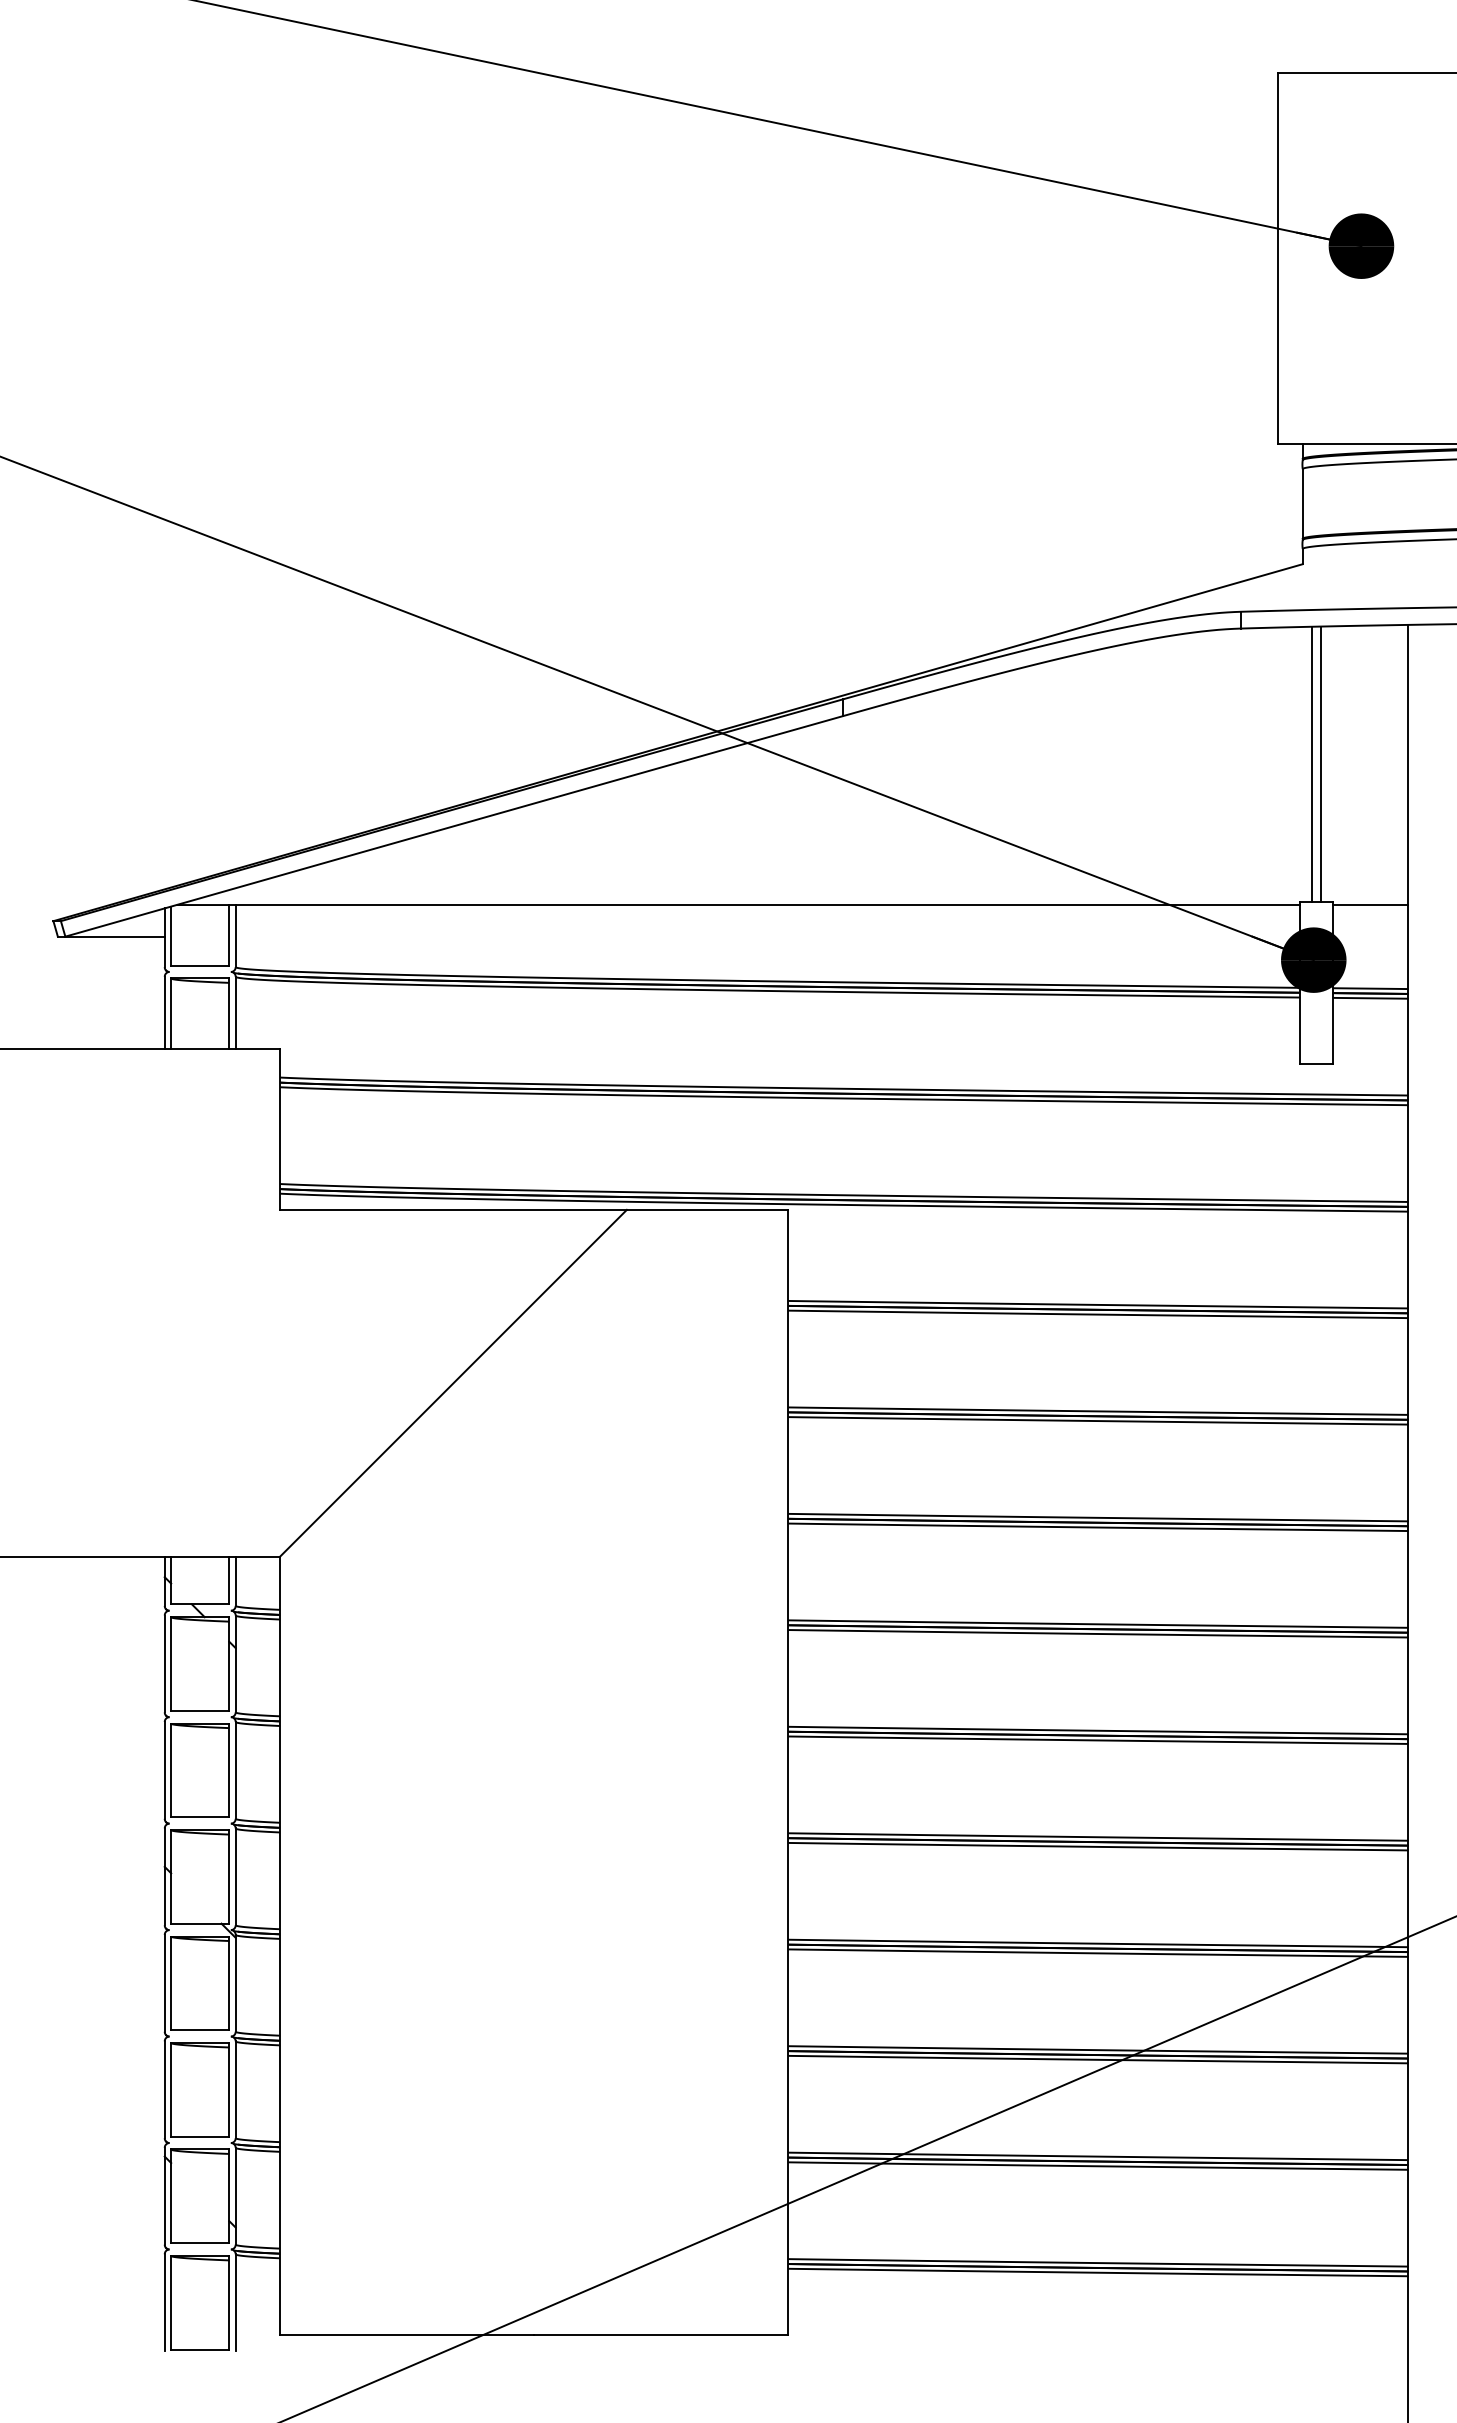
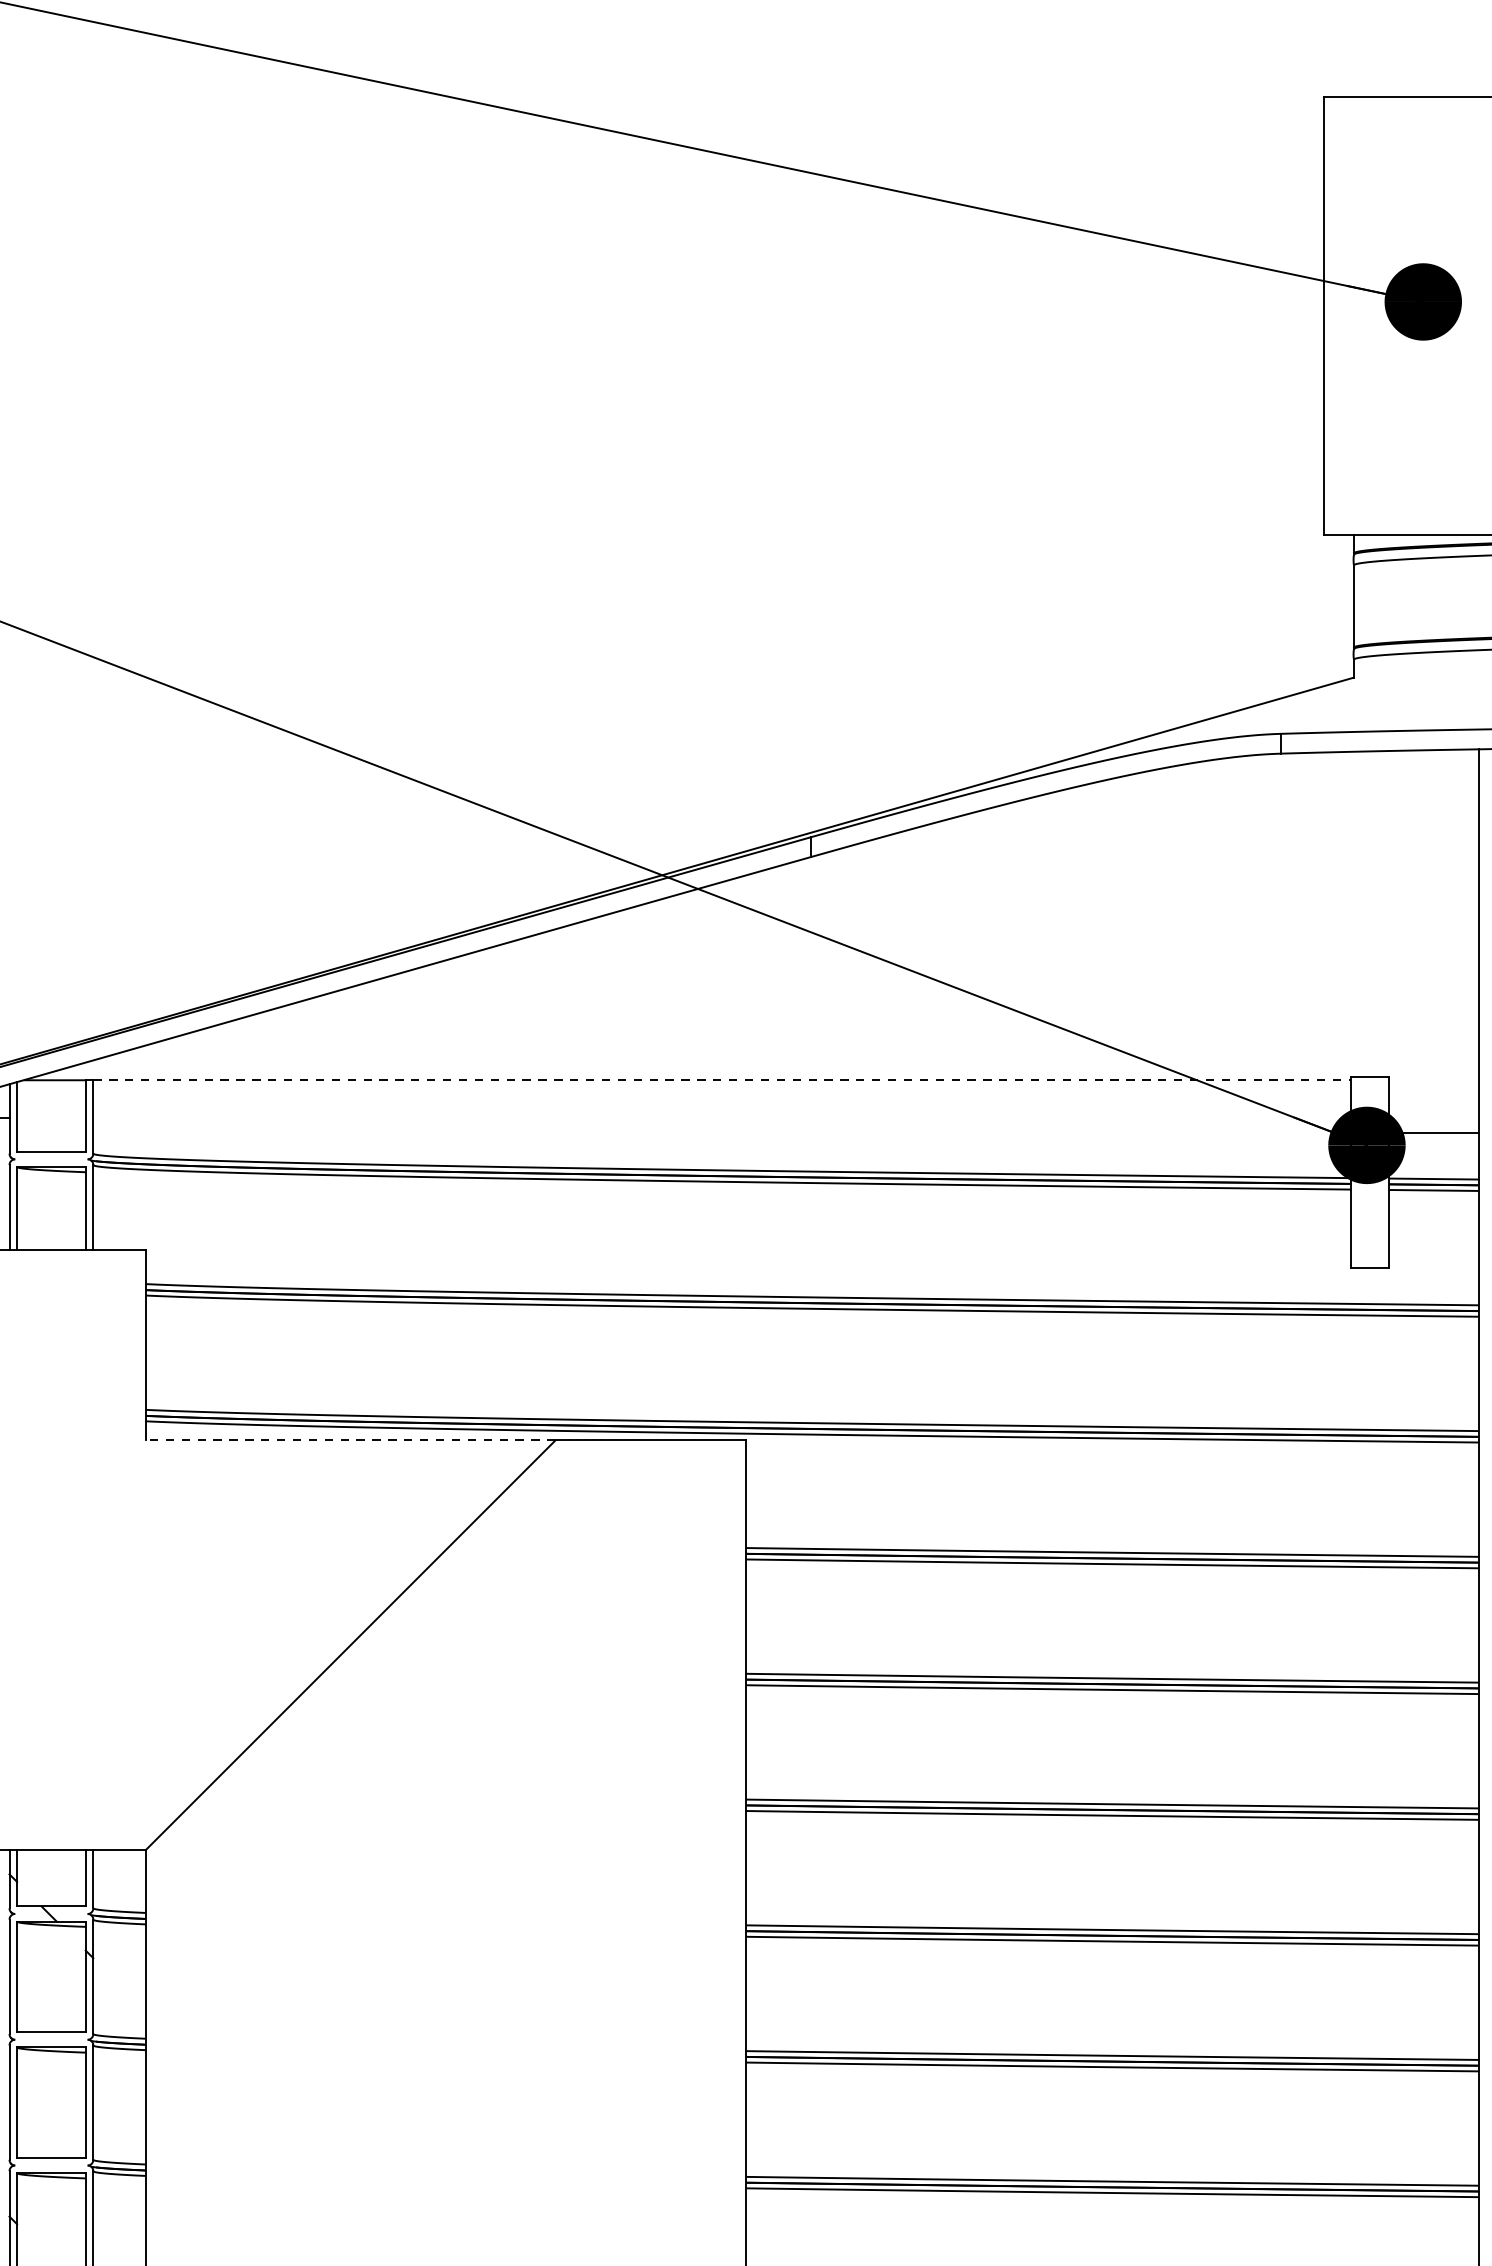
line: (1311, 764) -> (1364, 914), removed
line: (1321, 764) -> (1376, 914), removed
line: (768, 905) -> (722, 1080), solid -> dashed
line: (1370, 905) -> (1433, 1133), moved
line: (452, 1209) -> (349, 1439), solid -> dashed

